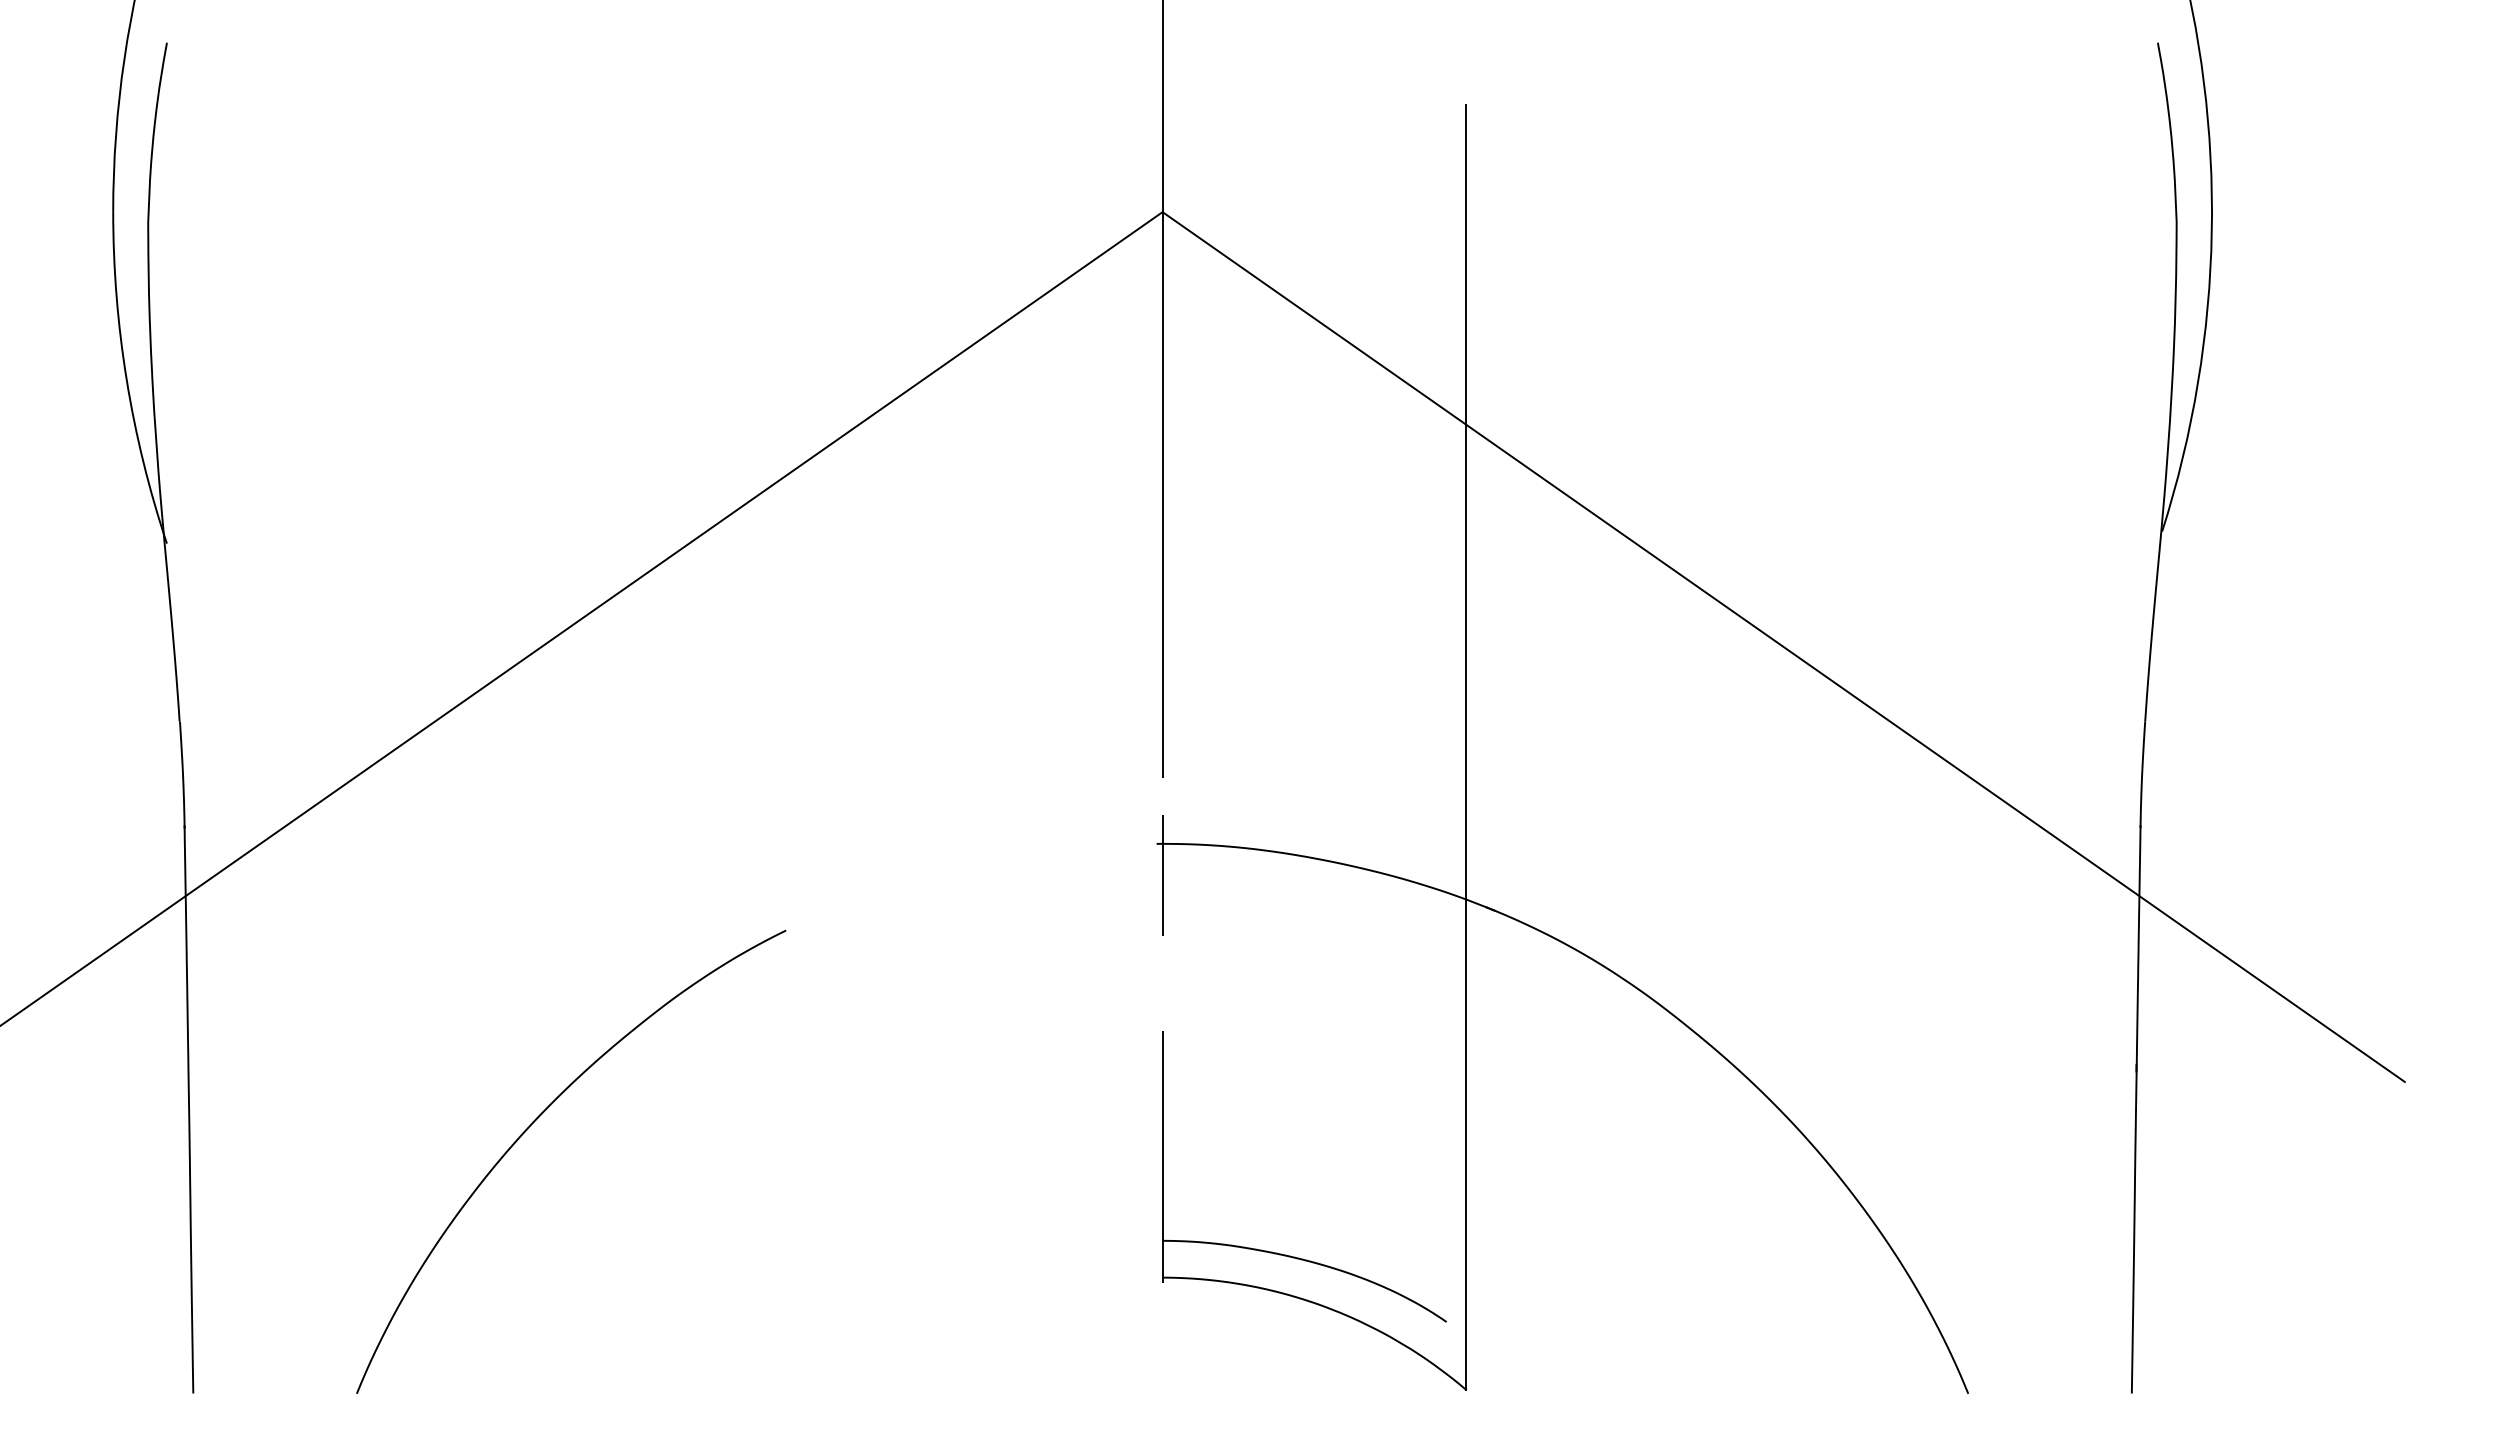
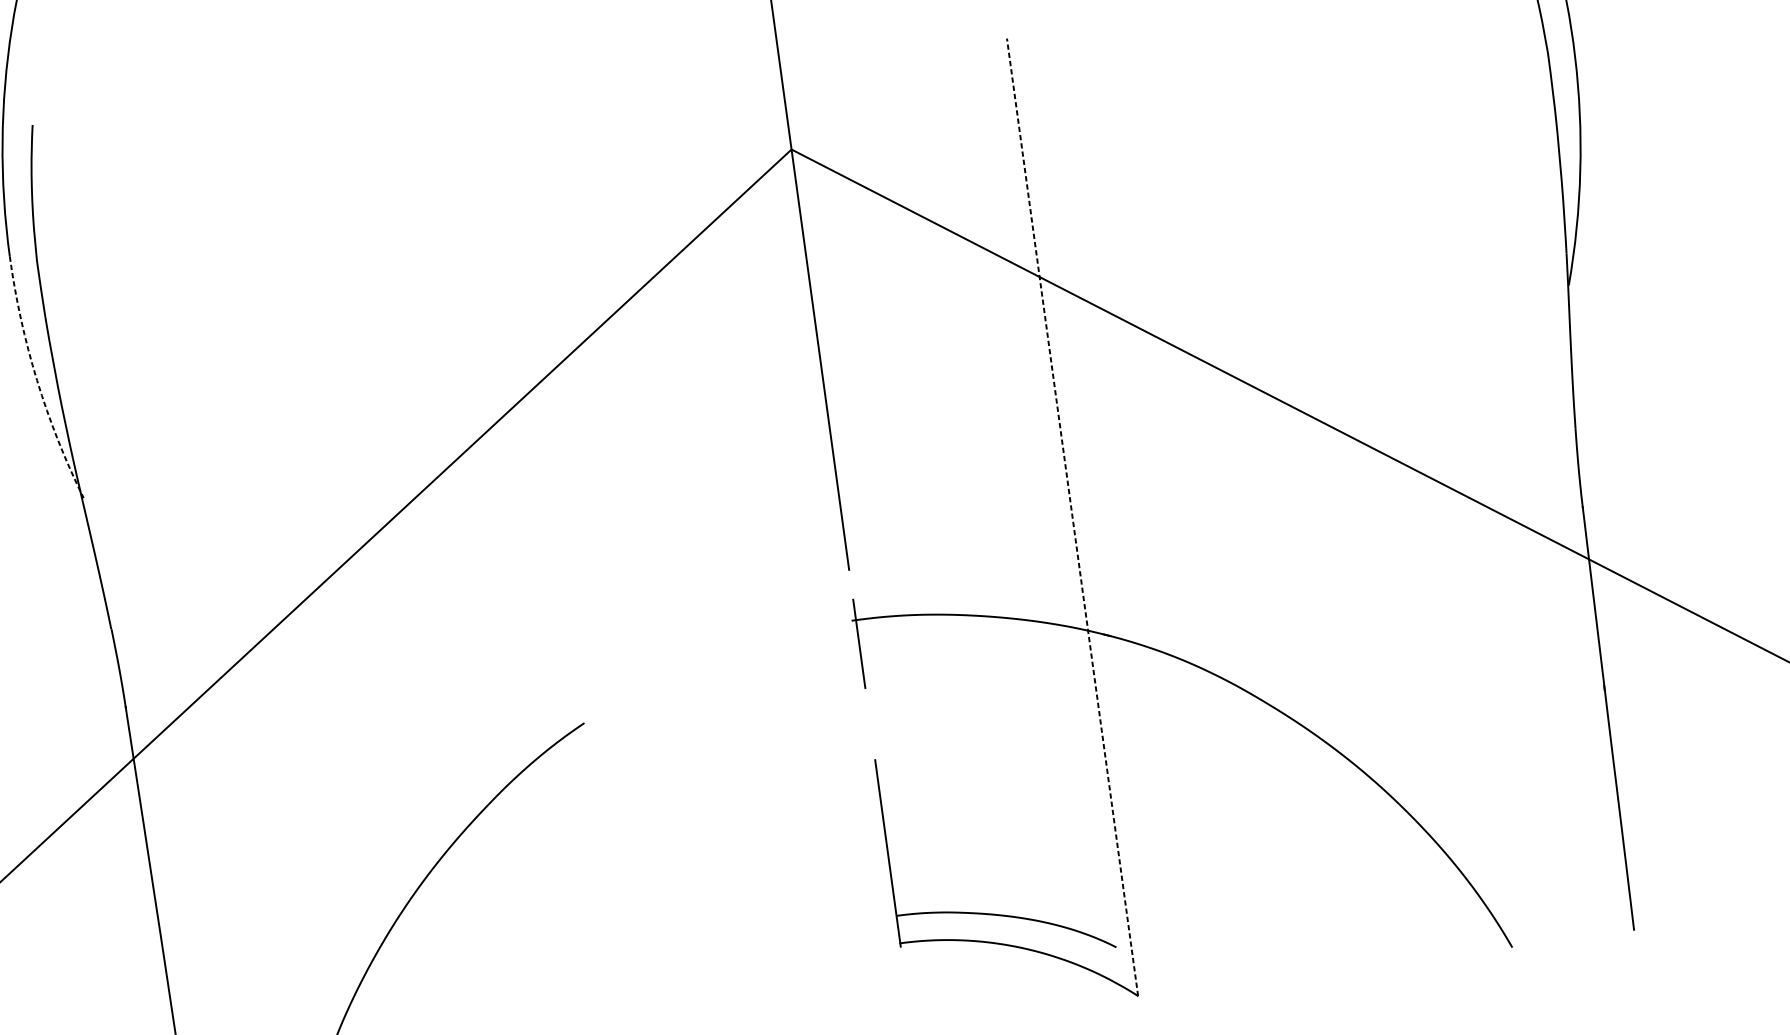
arc: (126, 380) -> (36, 380), solid -> dashed
line: (1466, 747) -> (1072, 517), solid -> dashed

